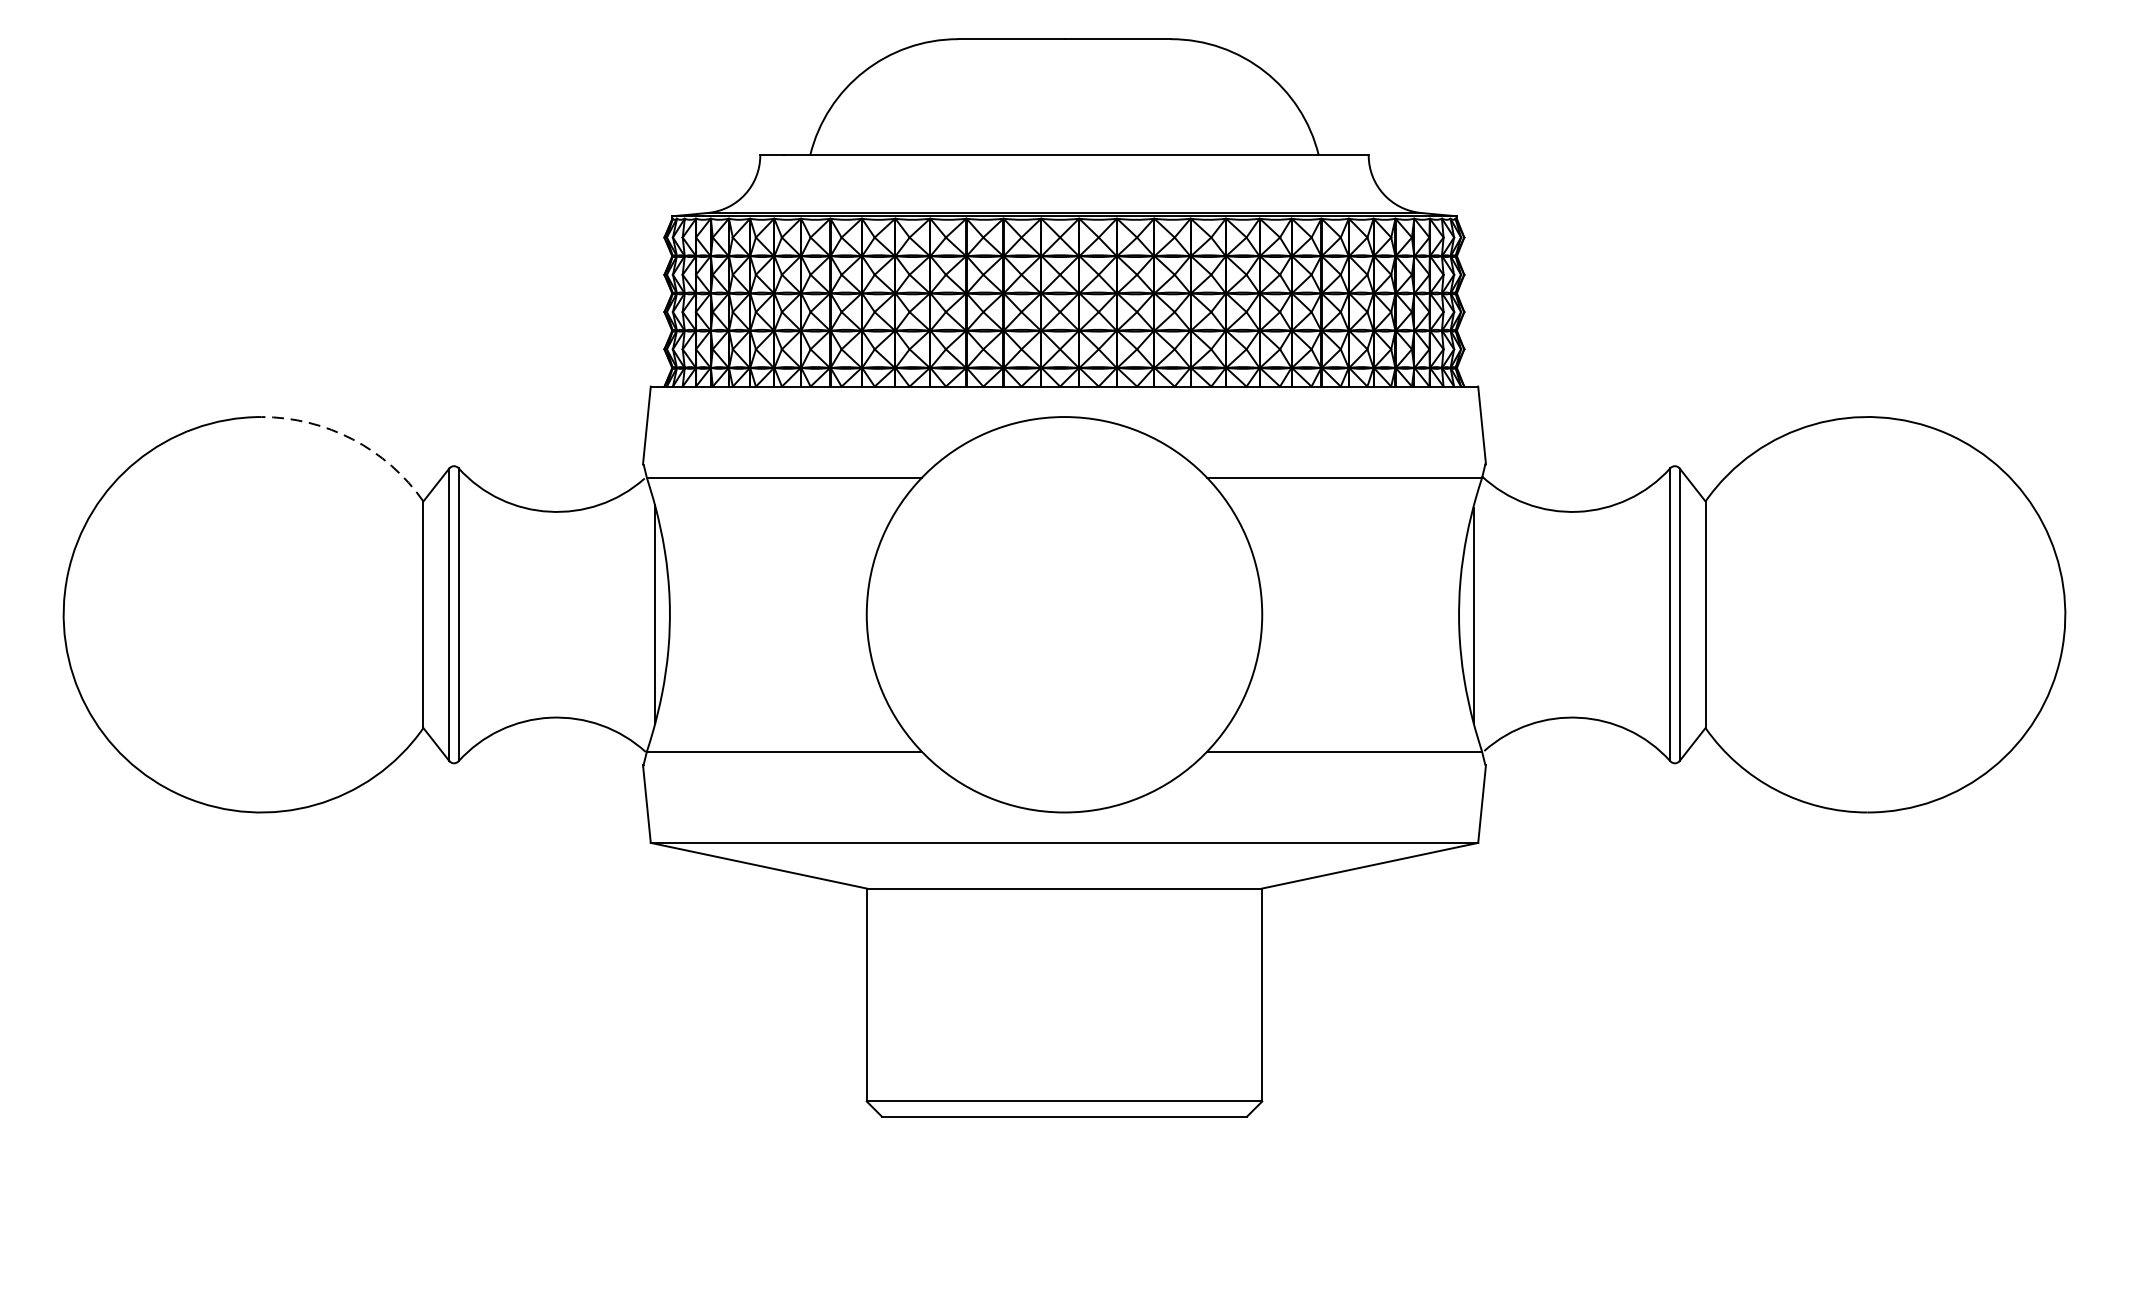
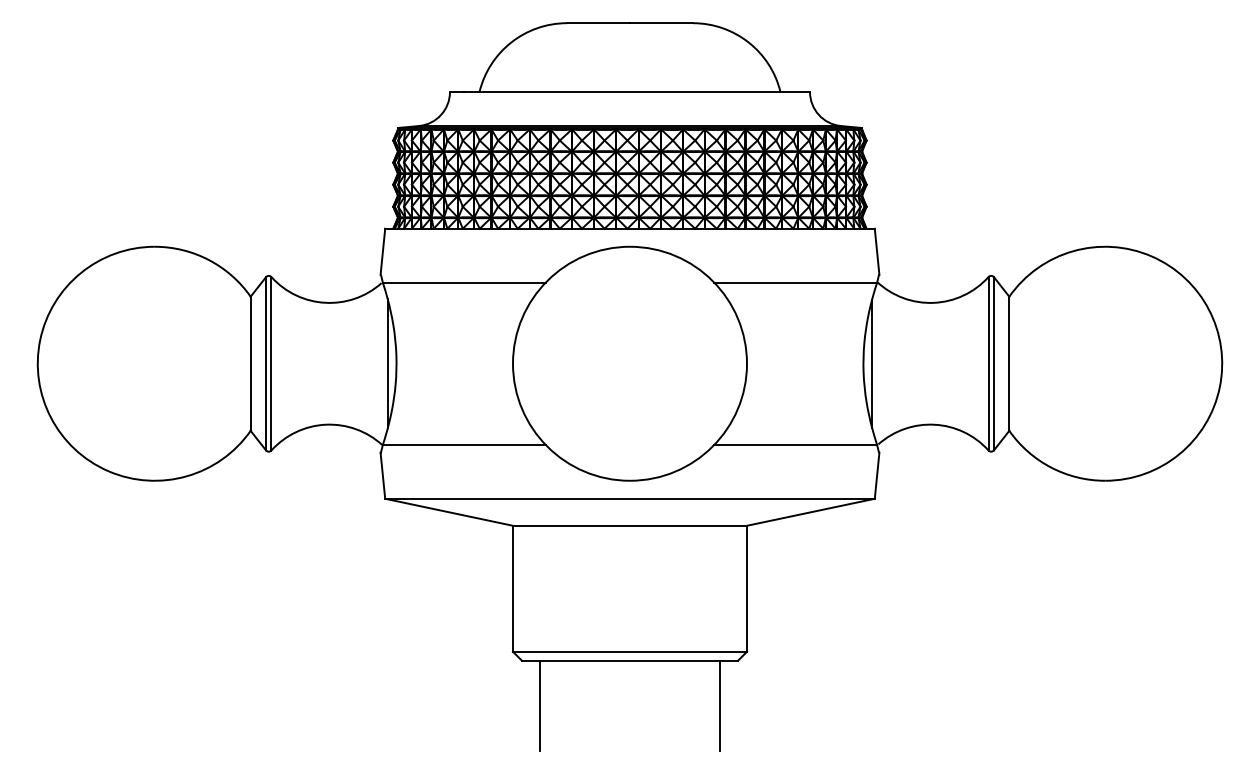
arc: (352, 440) -> (208, 260), dashed -> solid
line: (913, 1192) -> (540, 705), added
line: (1217, 1192) -> (720, 705), added

